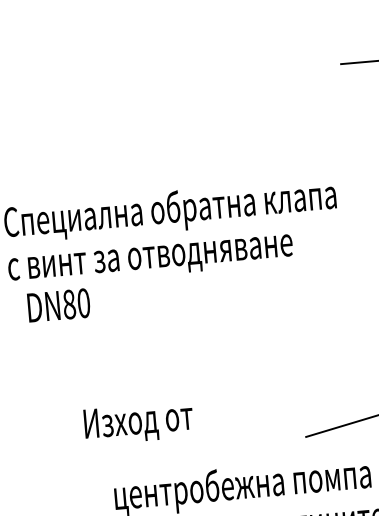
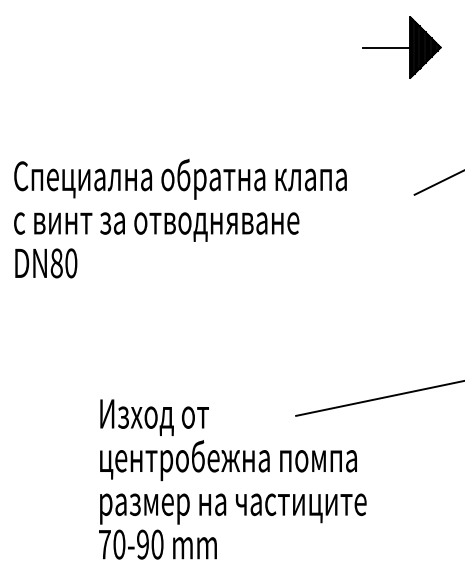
text: (59, 305) -> (46, 263), moved
text: (138, 423) -> (154, 417), moved

